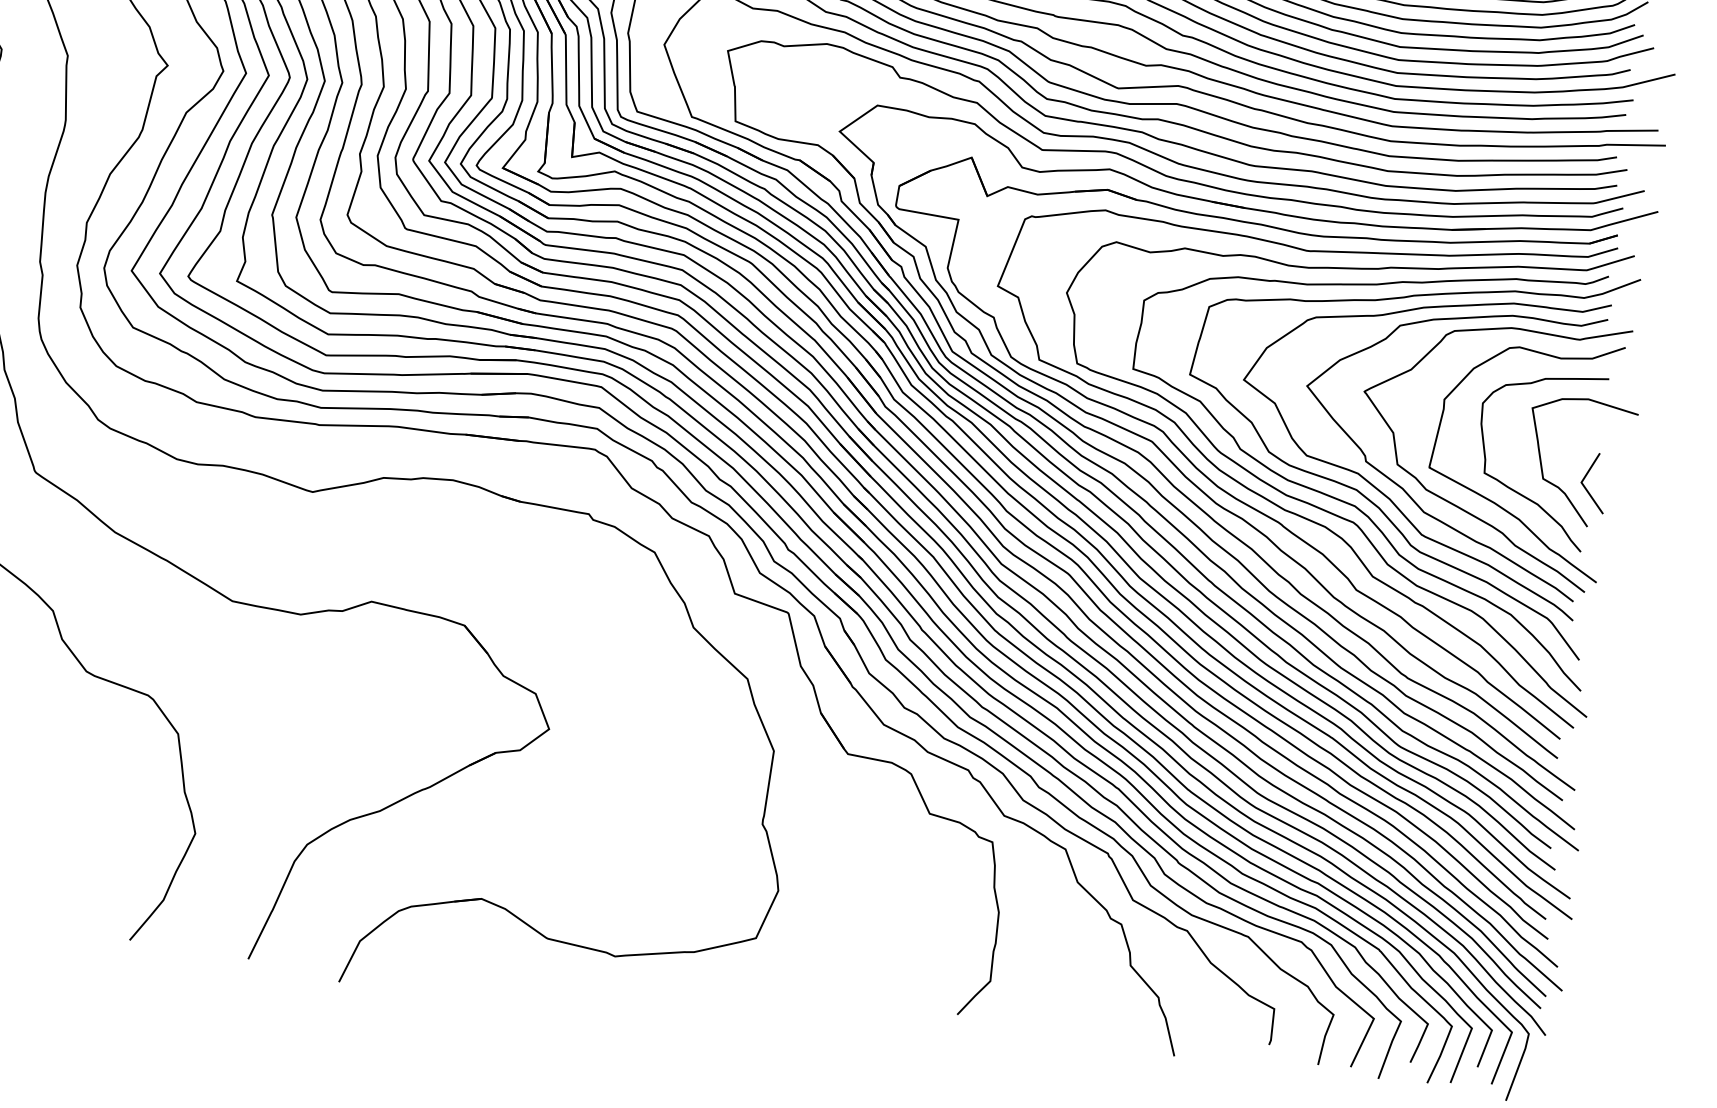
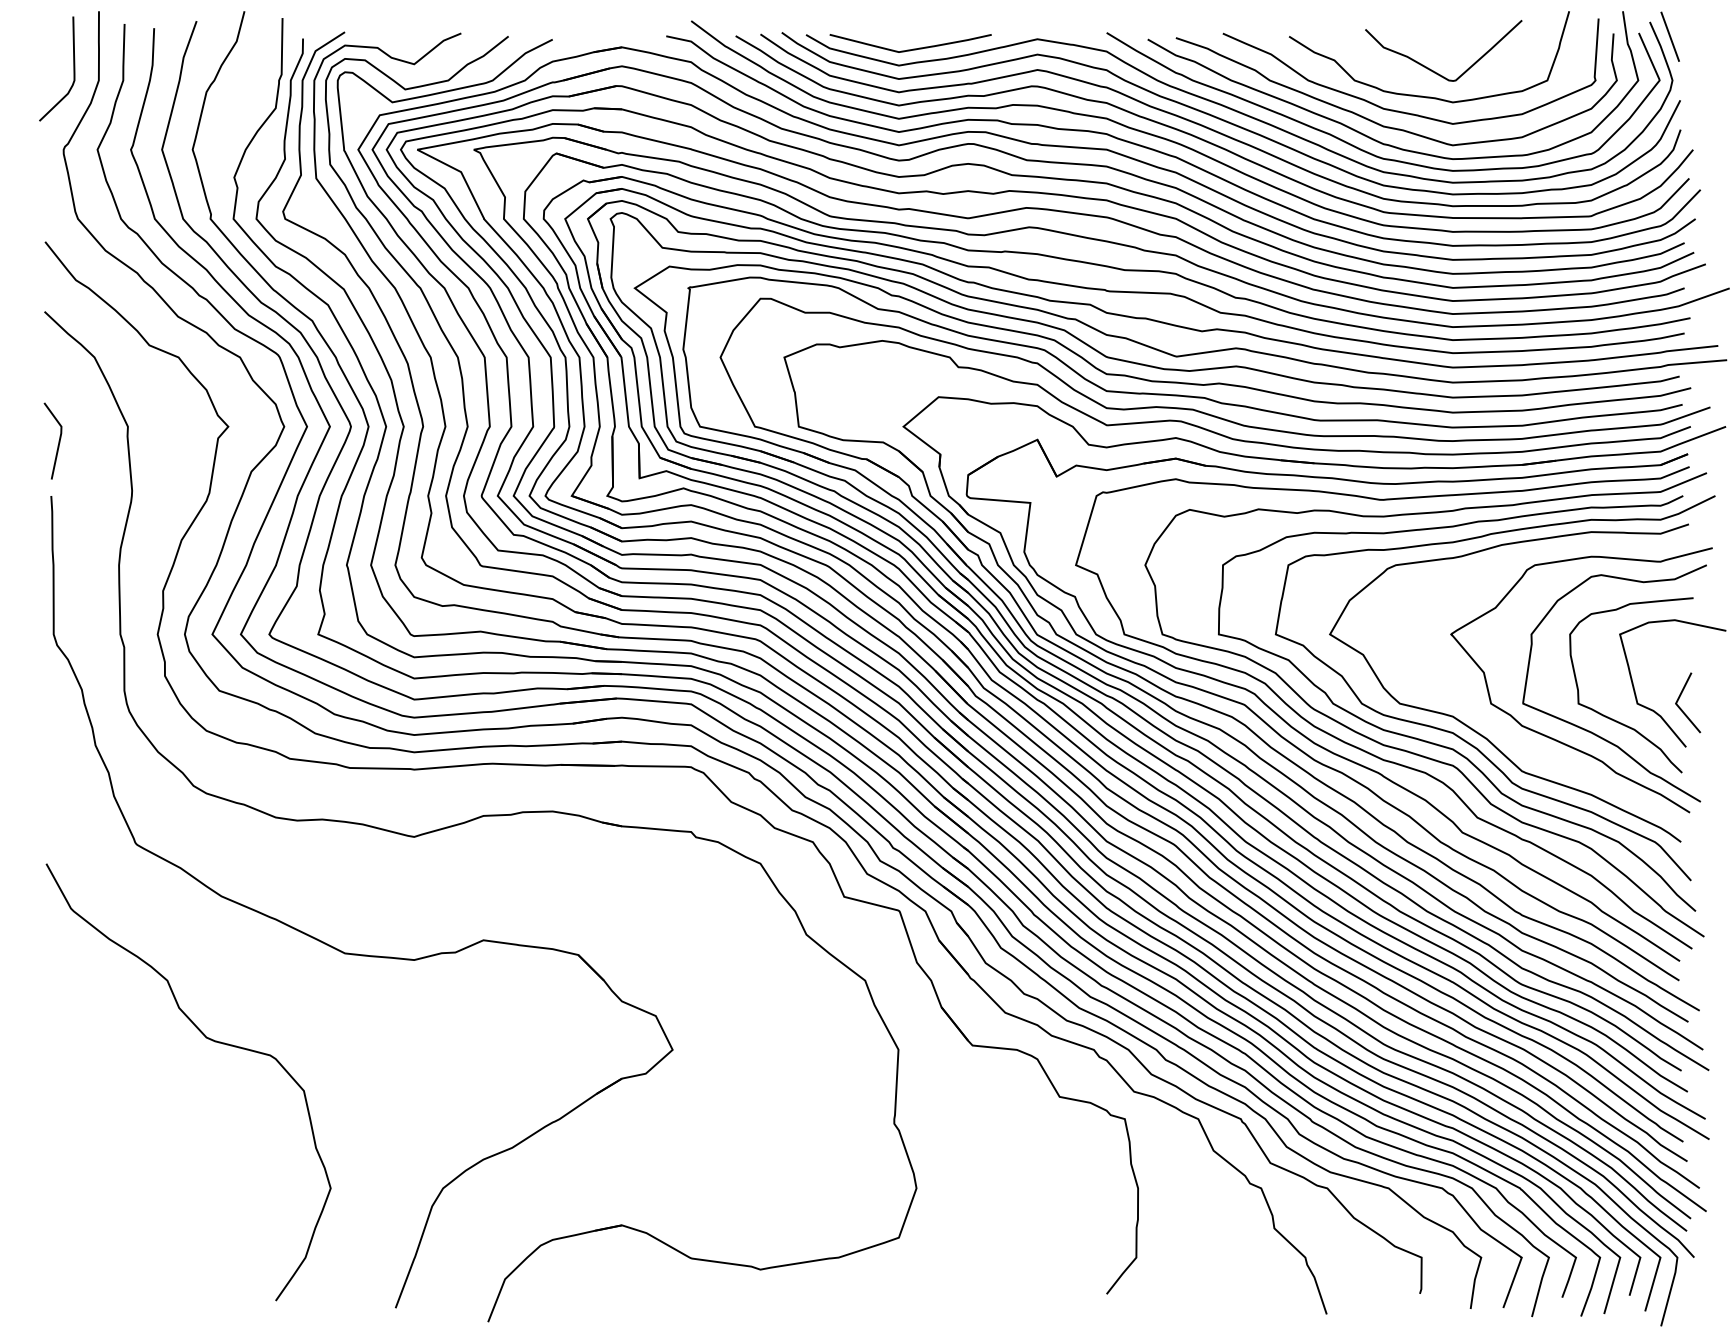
curve: (1403, 488) -> (1499, 726), removed

